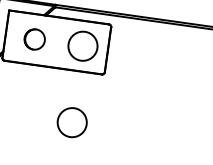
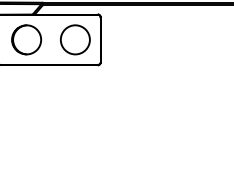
circle: (34, 39) -> (26, 39), size x1.43
circle: (72, 122) -> (75, 116), removed

